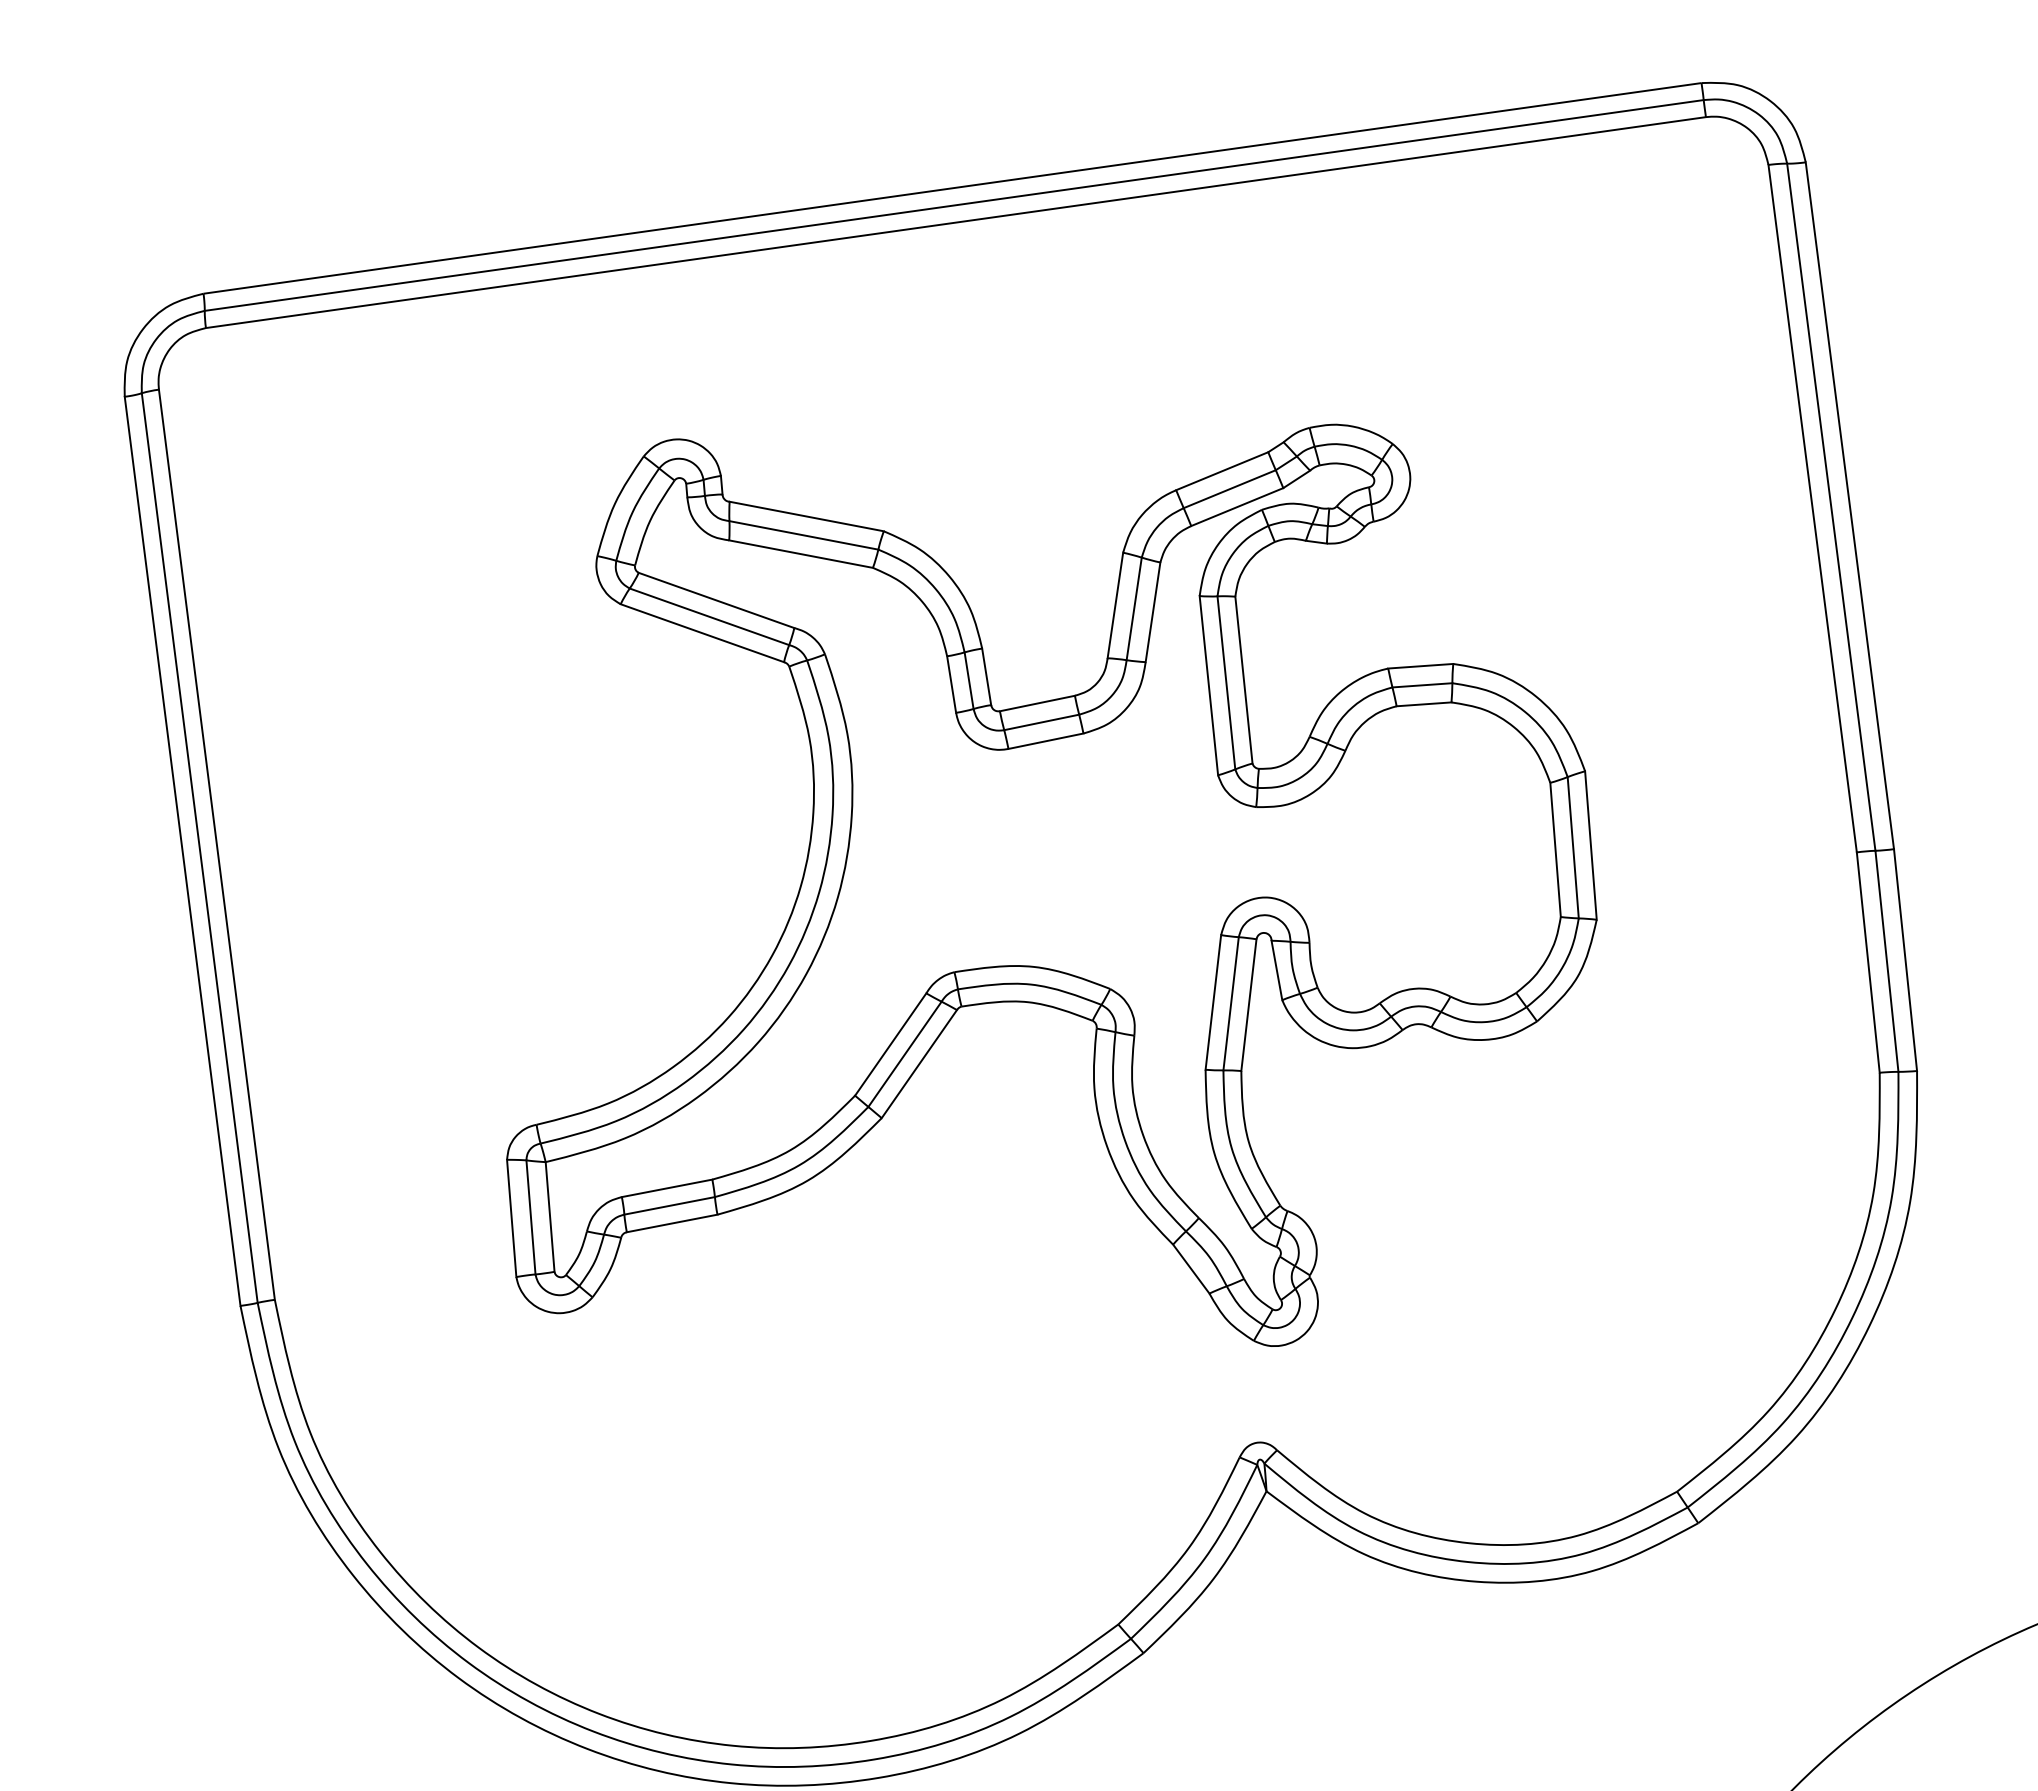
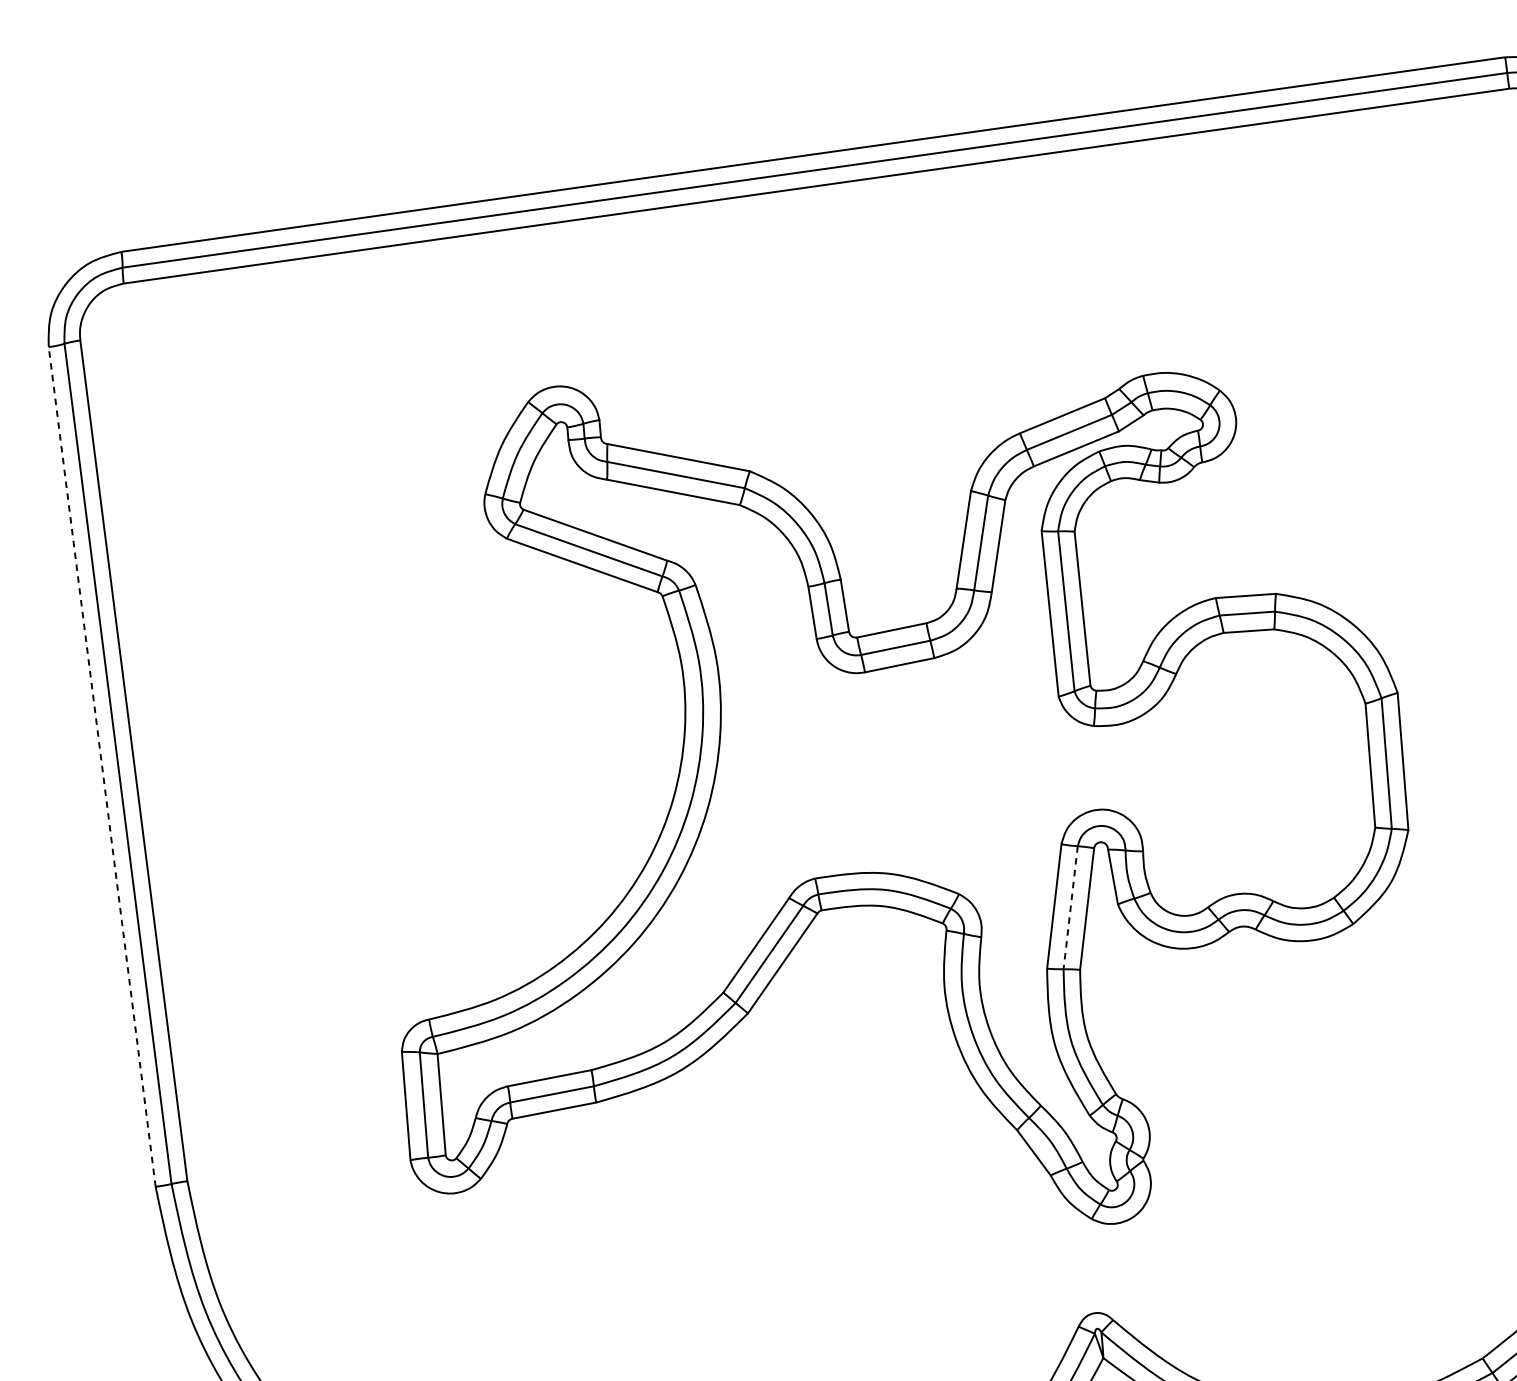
line: (182, 850) -> (102, 766), solid -> dashed
line: (1231, 1004) -> (1071, 908), solid -> dashed

